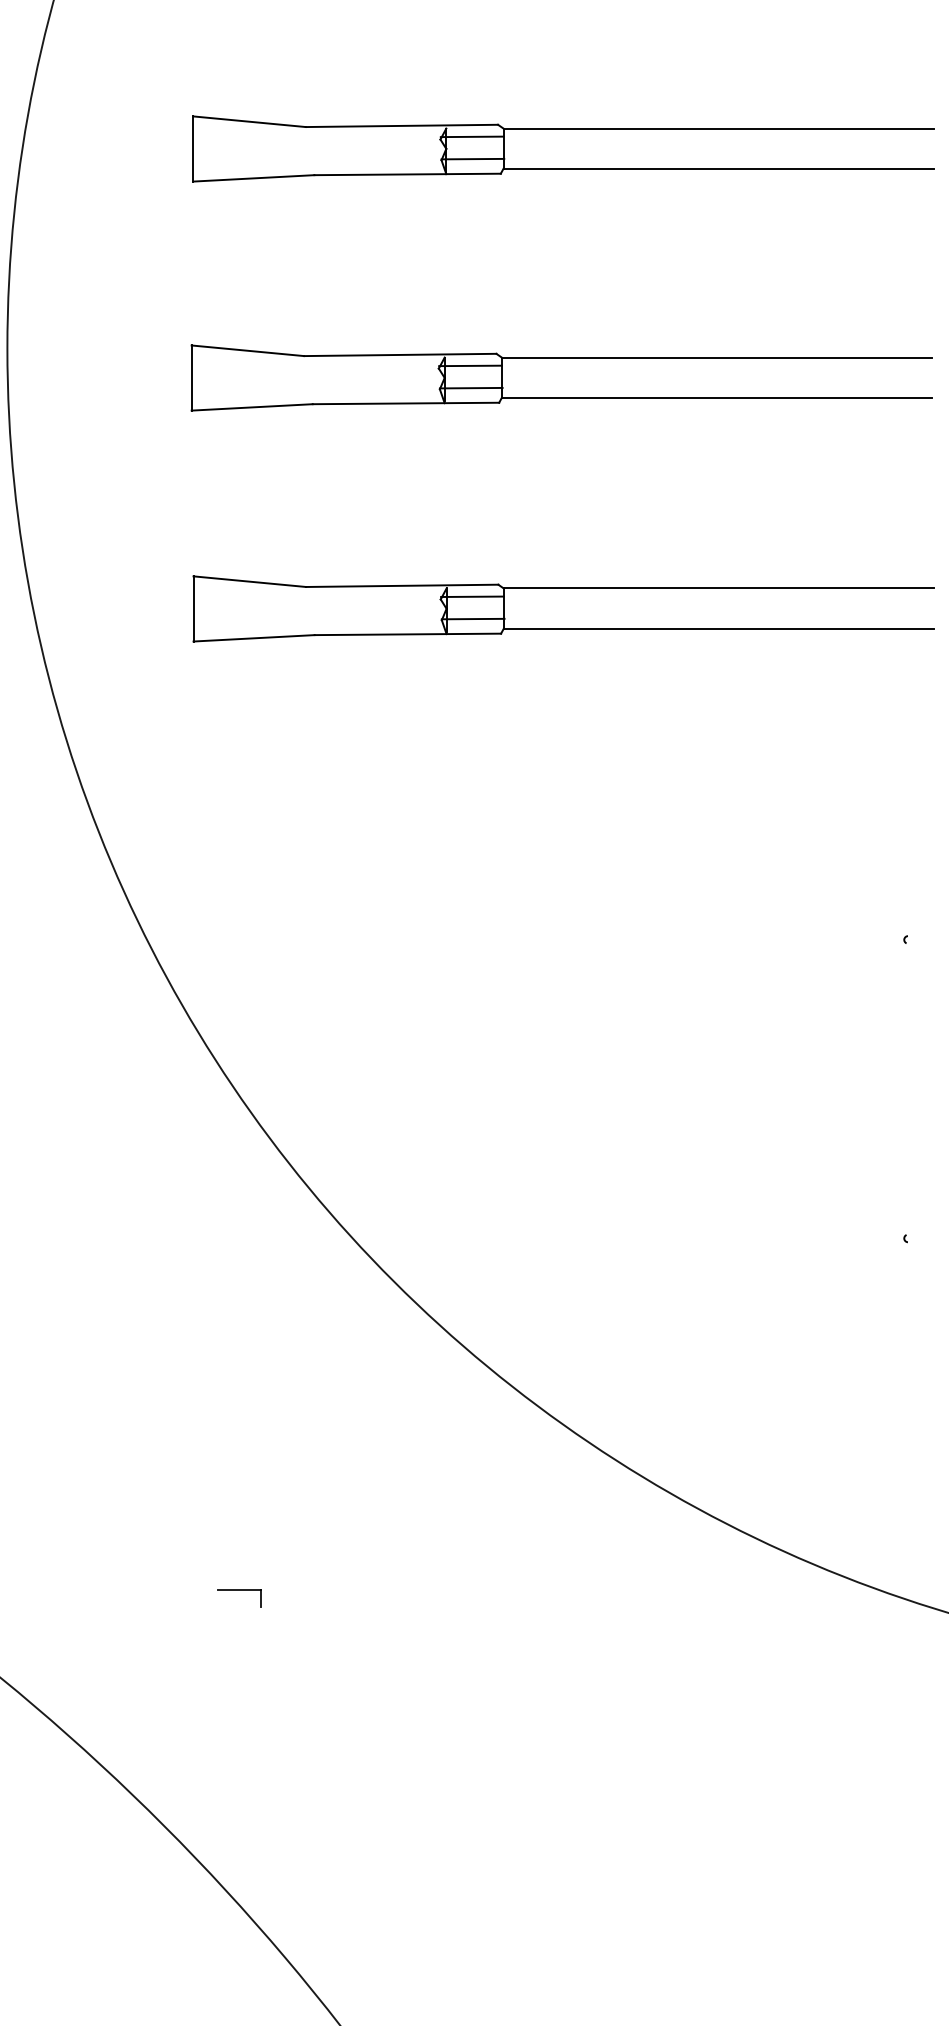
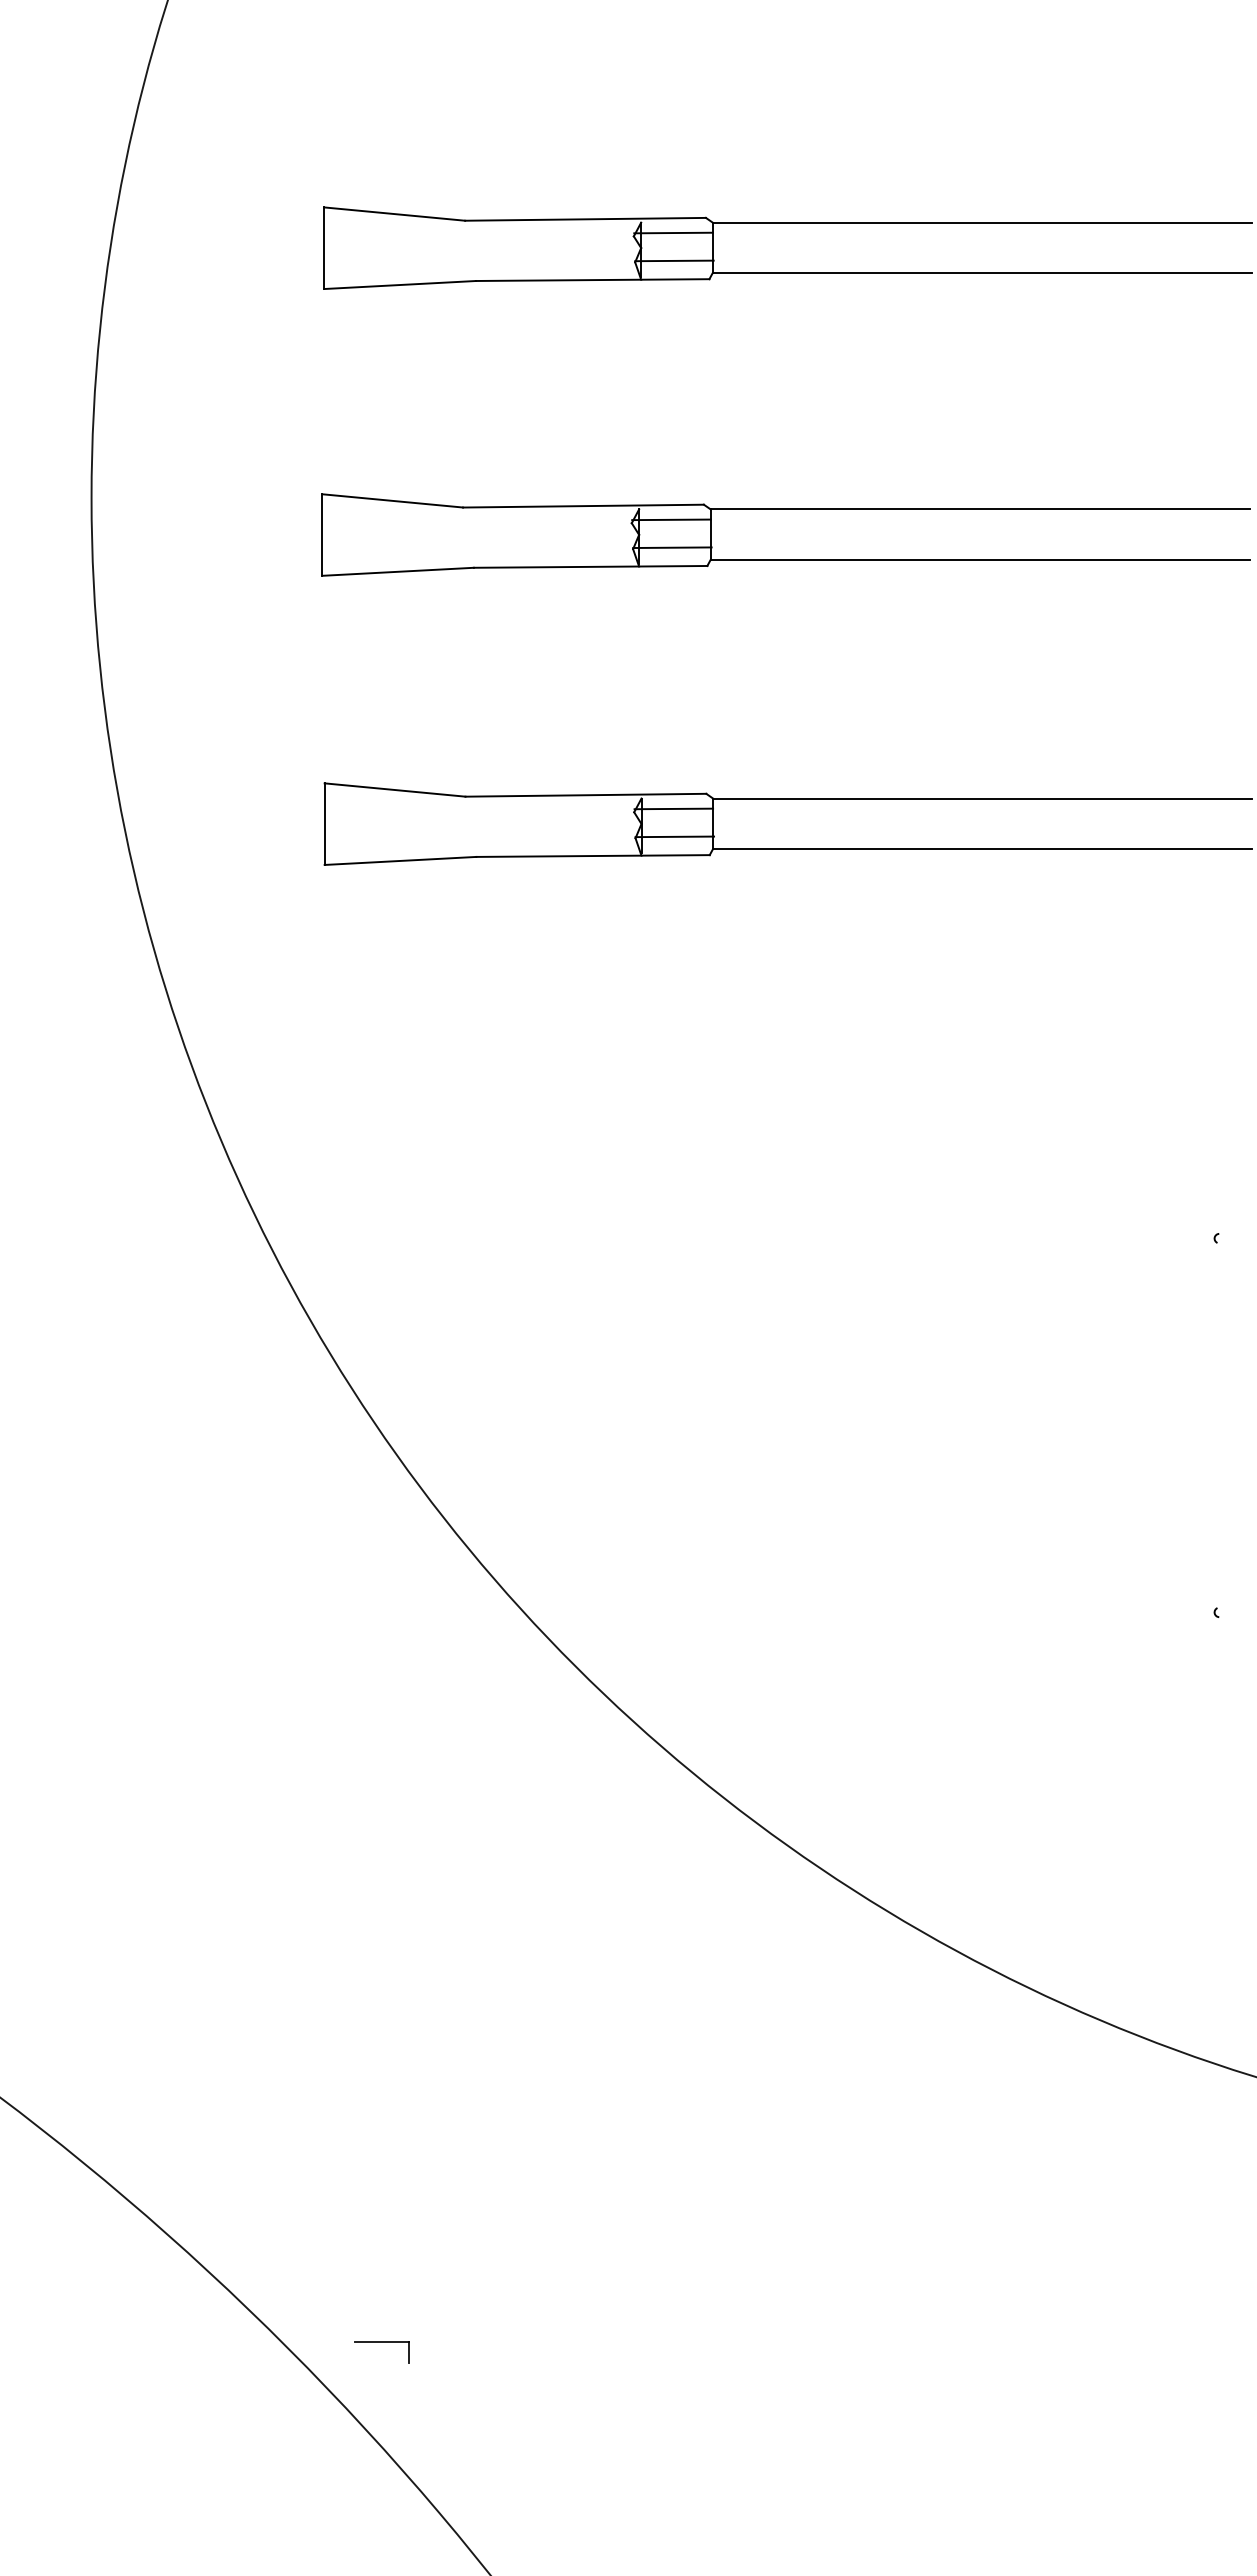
part: (238, 1589) -> (381, 2342), moved

